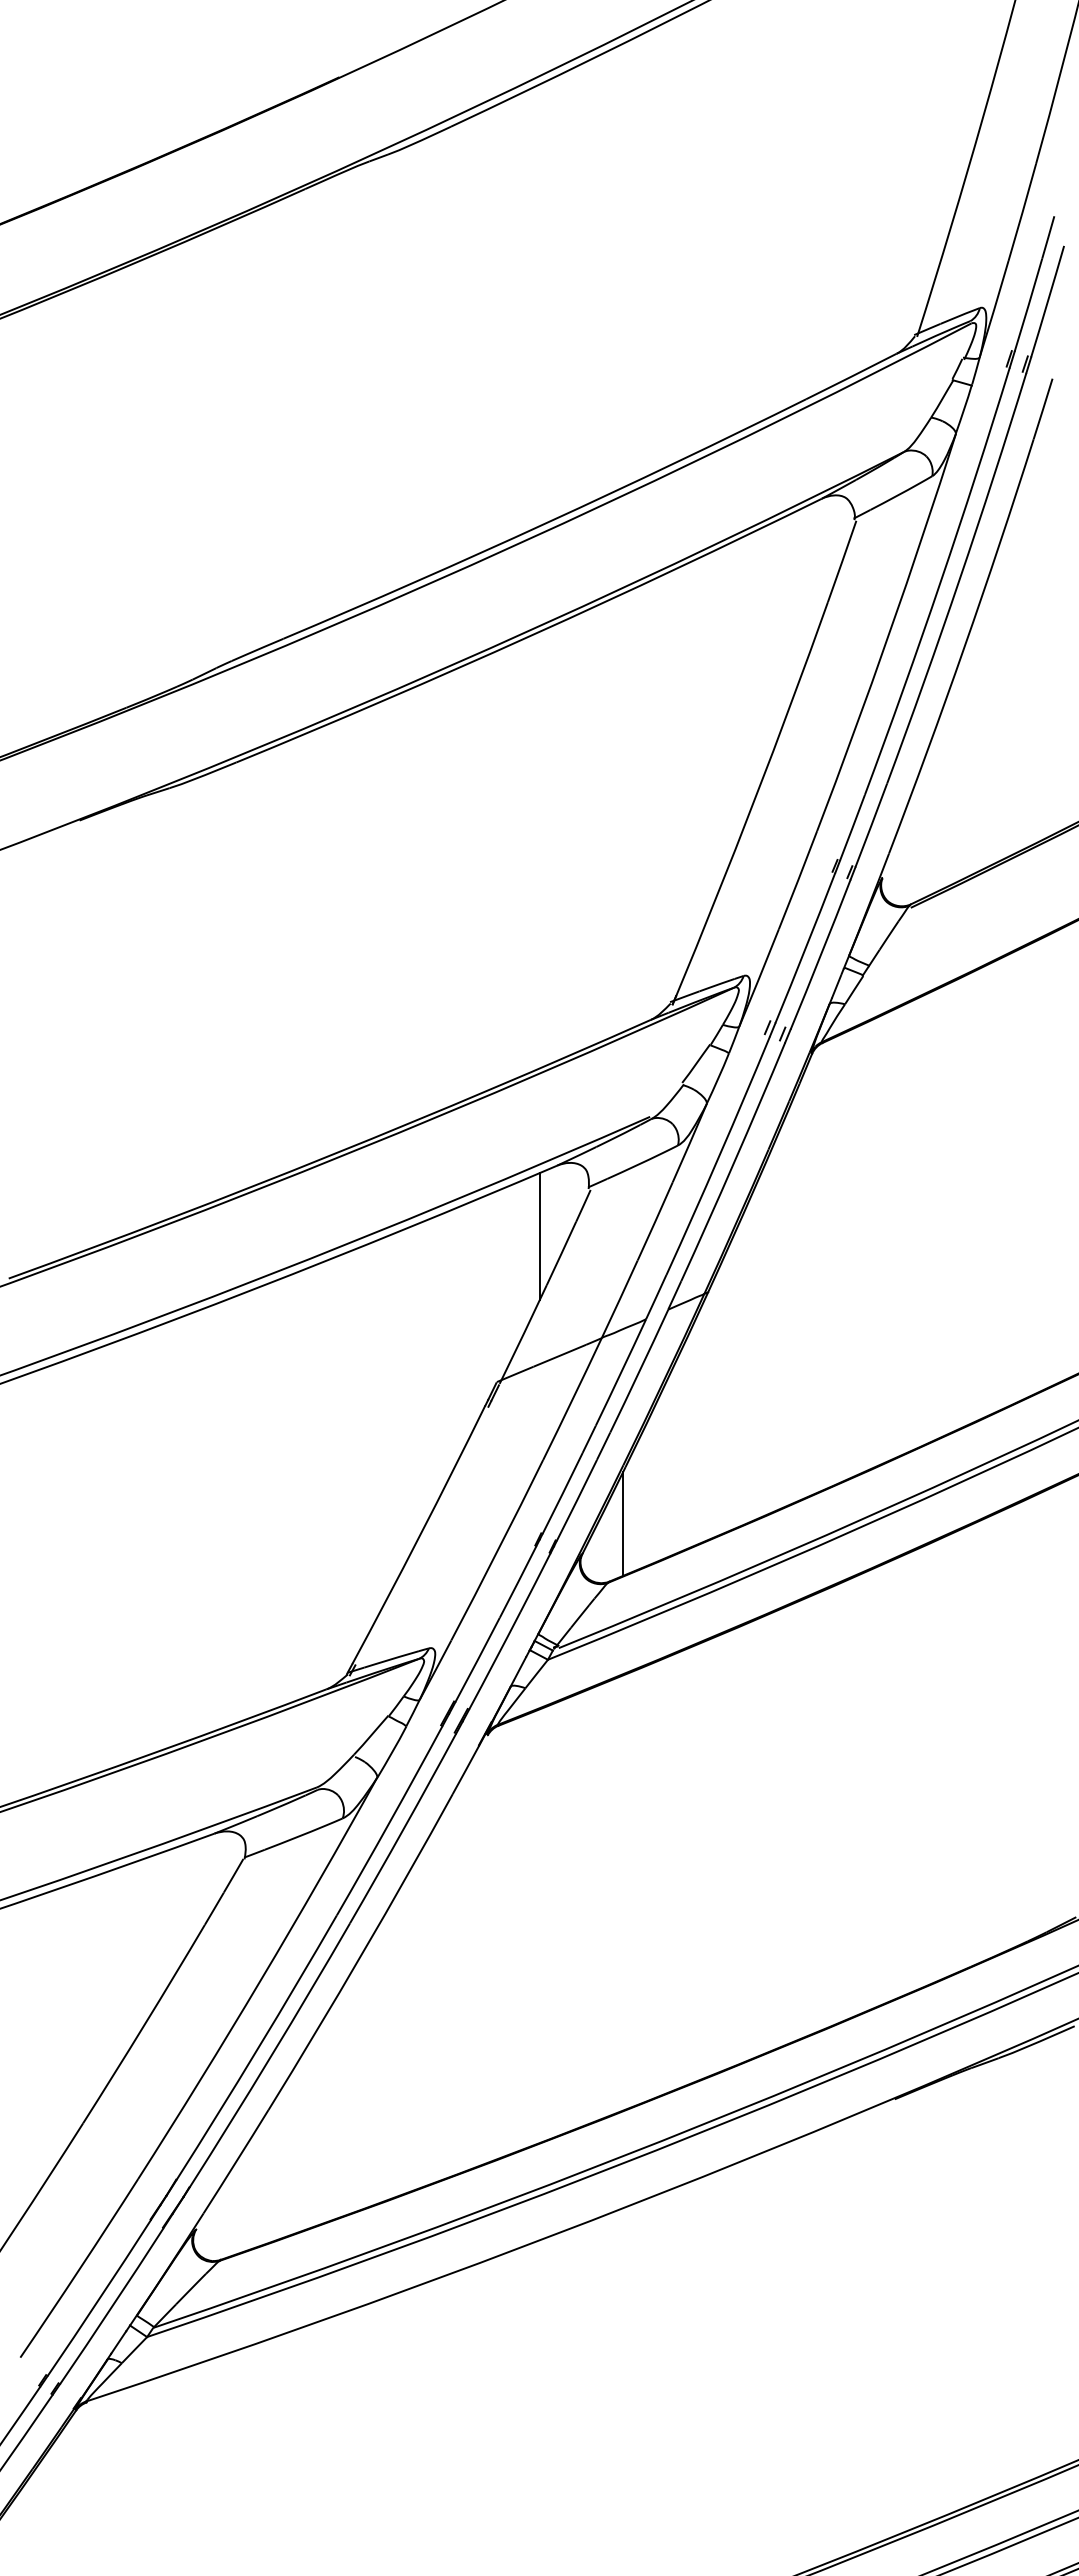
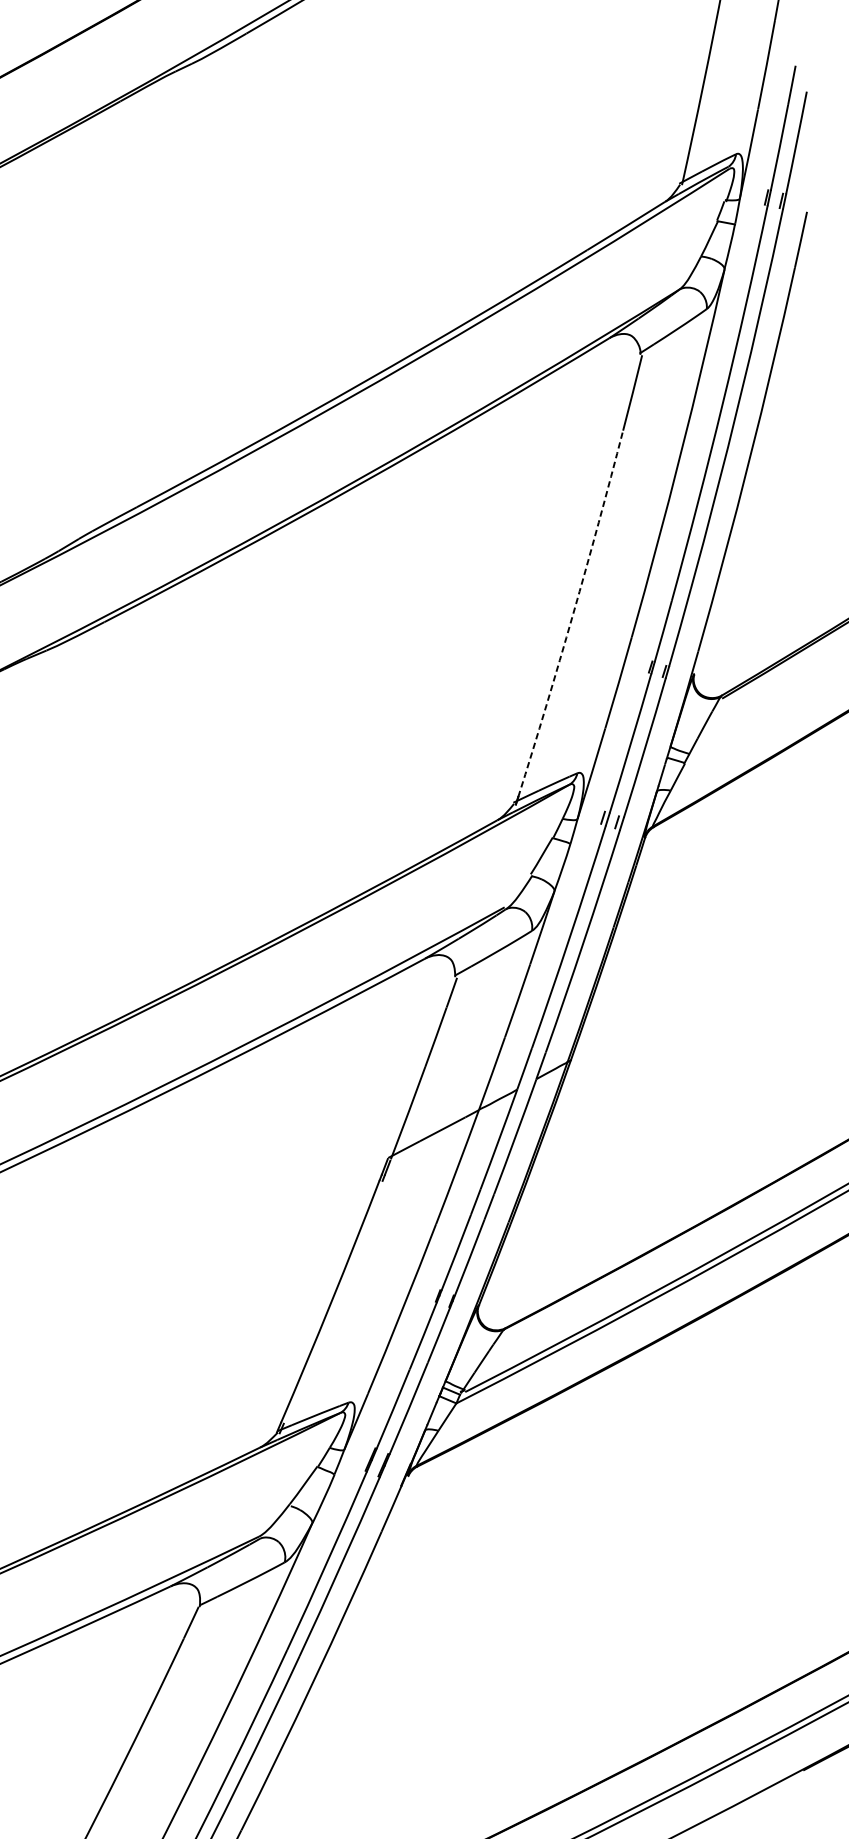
arc: (754, 800) -> (573, 614), solid -> dashed
line: (539, 1236) -> (414, 1023), removed
line: (623, 1523) -> (513, 1274), removed

